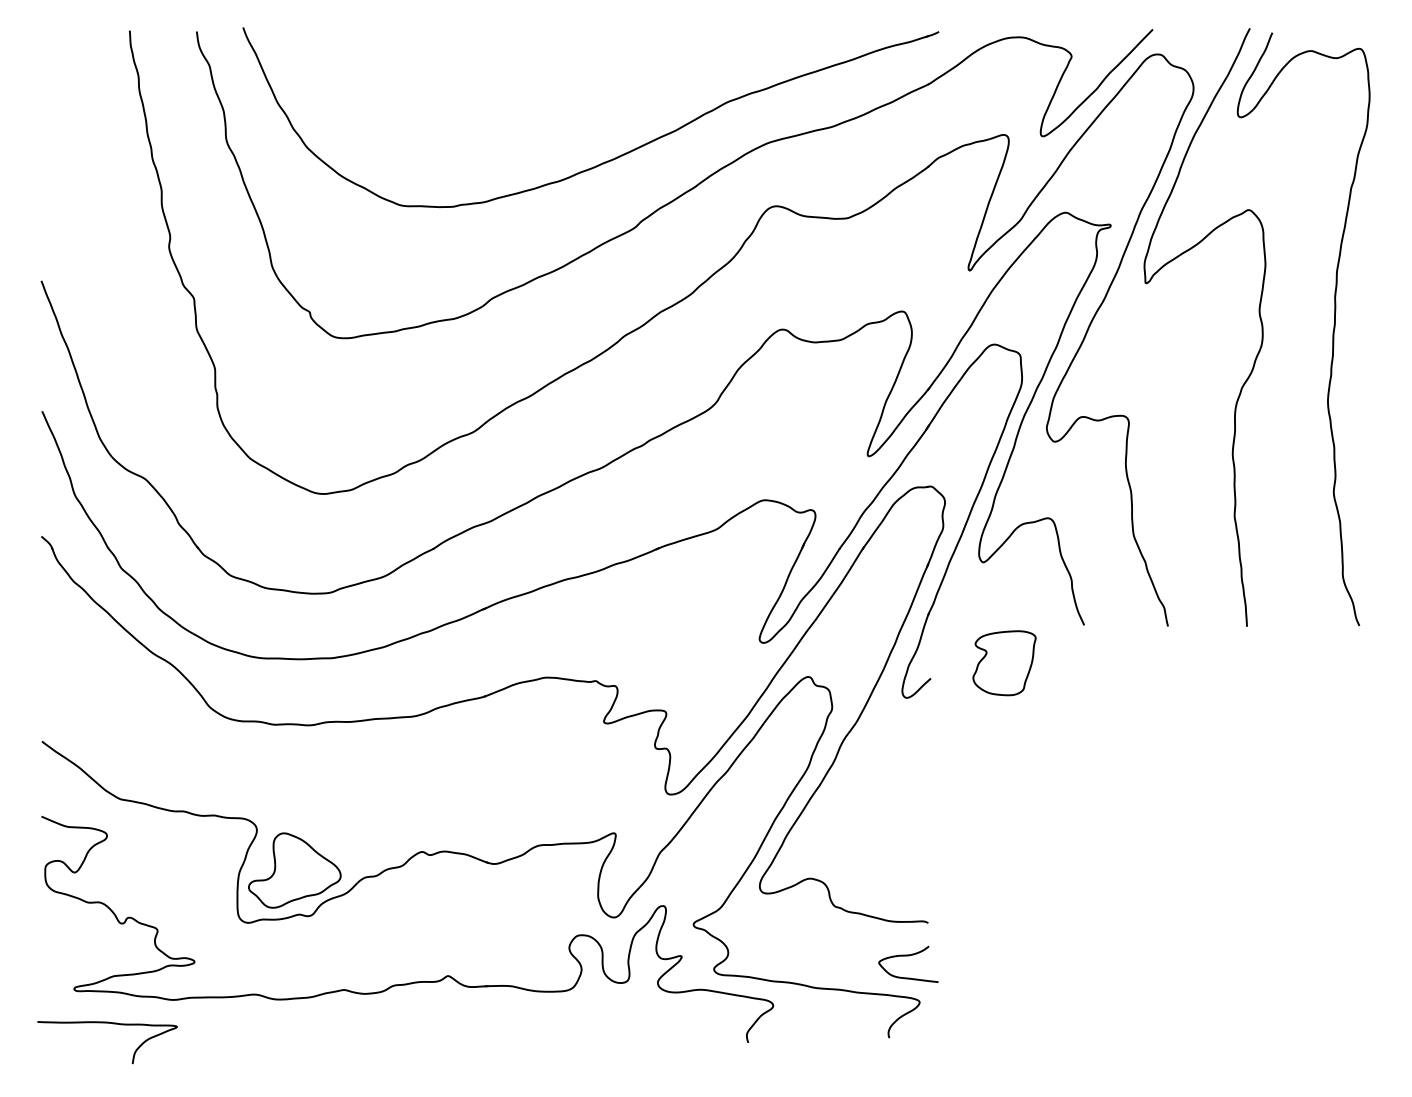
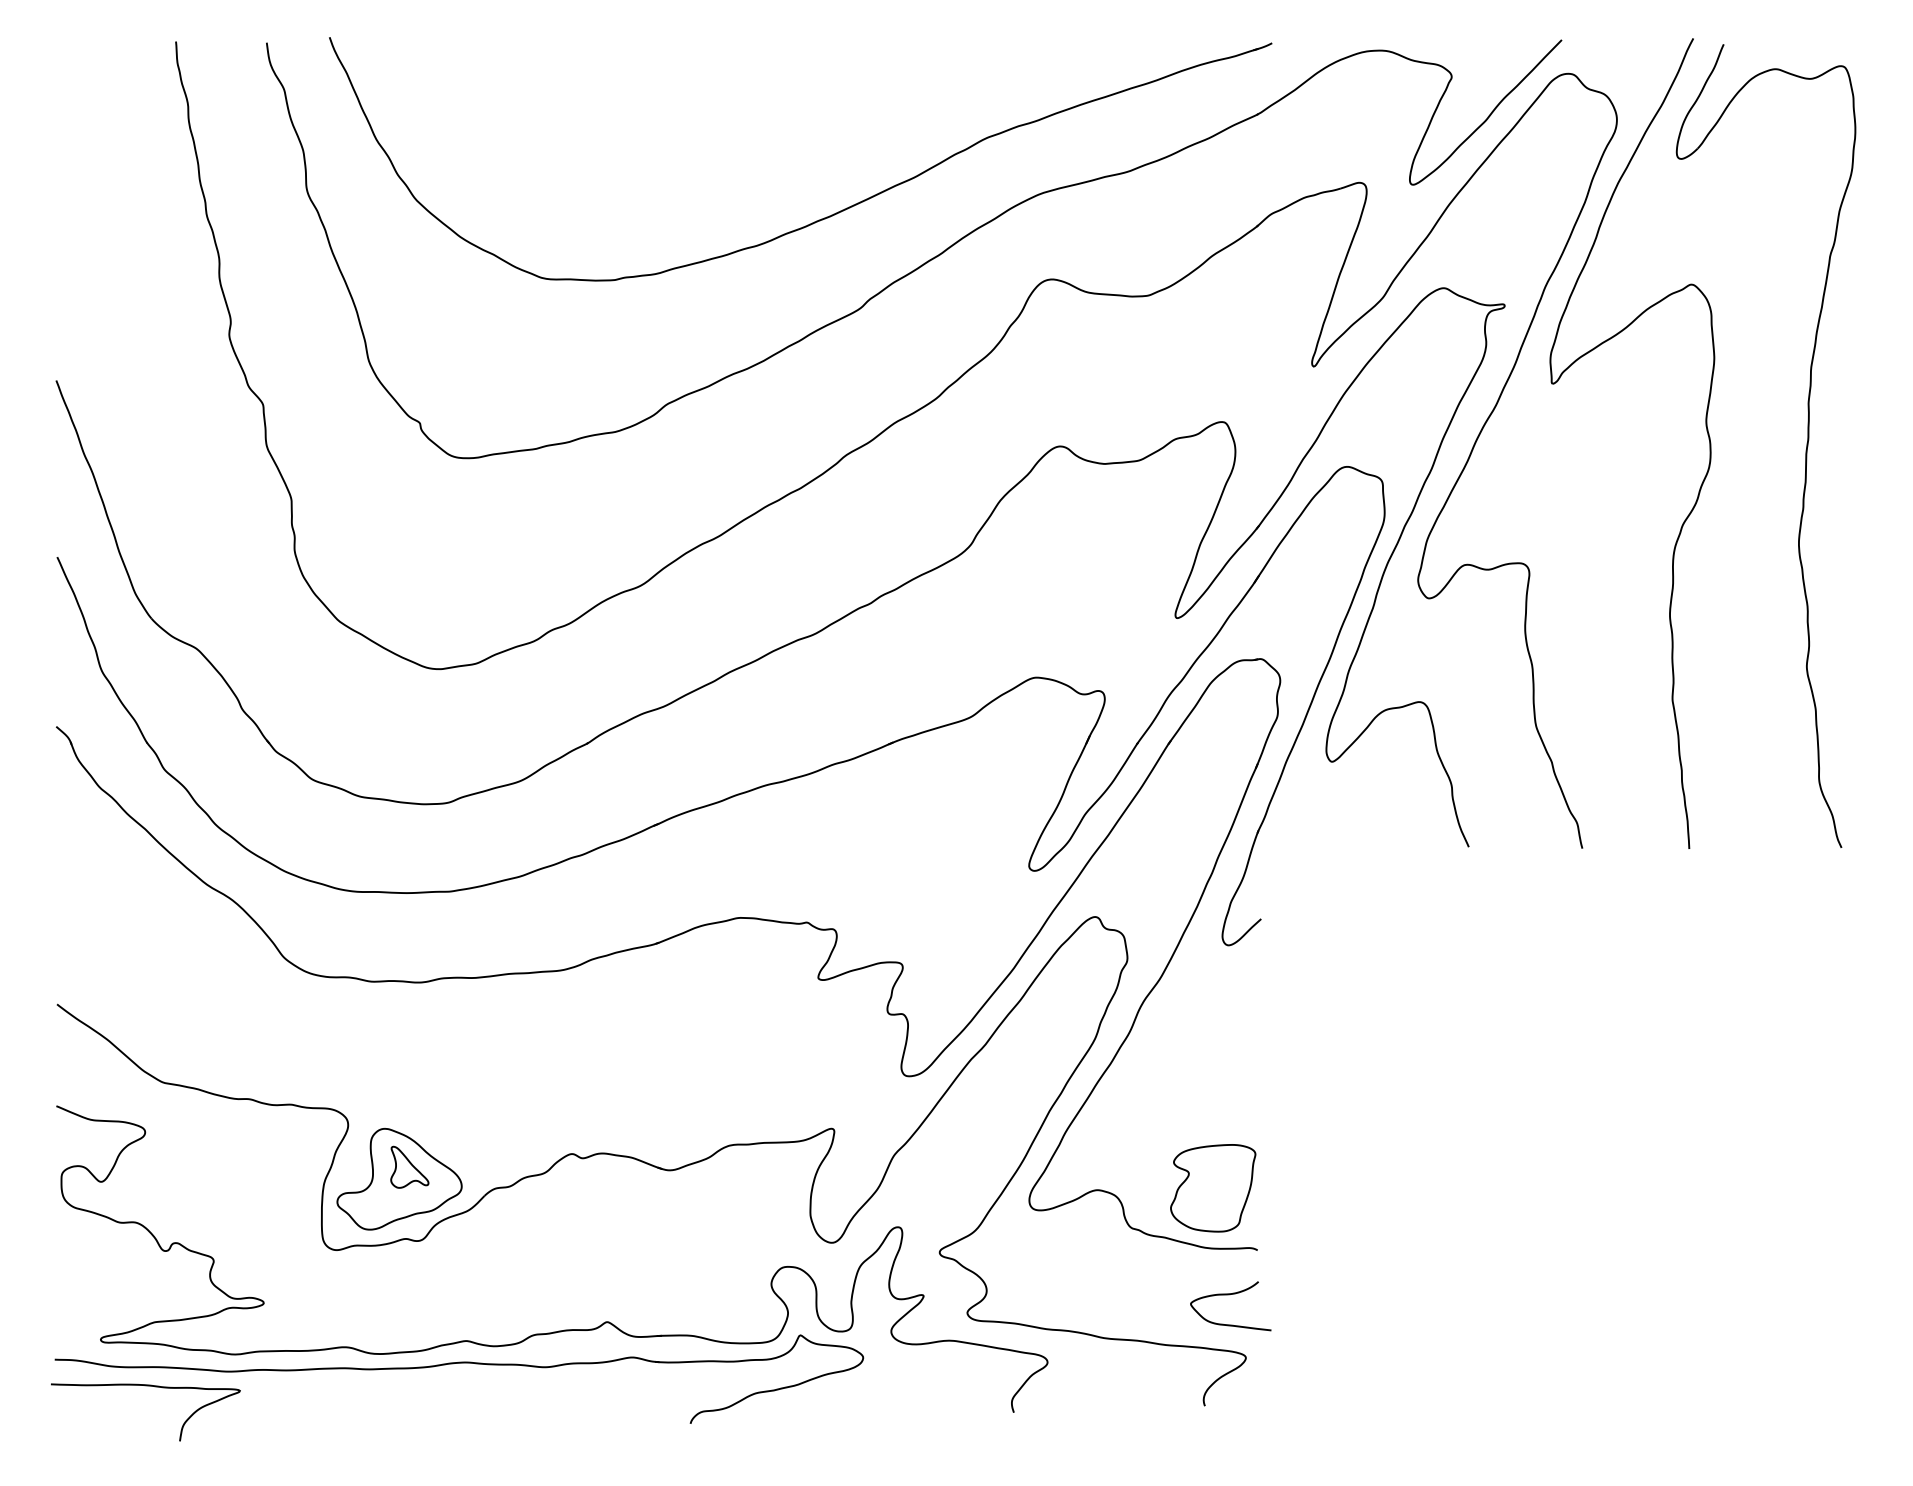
part: (1004, 663) -> (1213, 1188), moved
part: (302, 861) -> (409, 1166), added
part: (336, 1007) -> (456, 1364), added

